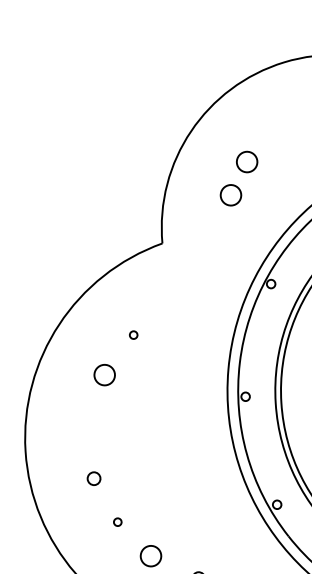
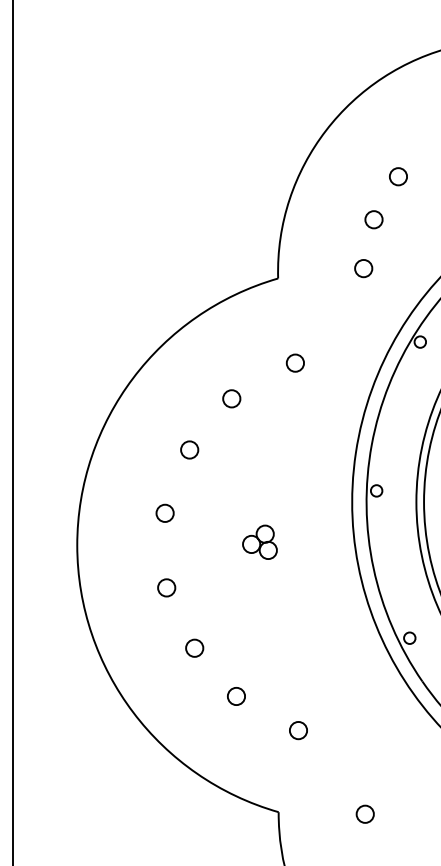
circle: (247, 161) -> (398, 176), size x0.62
circle: (230, 195) -> (373, 219), size x0.62
circle: (225, 232) -> (363, 268), added
circle: (178, 305) -> (294, 362), added
circle: (133, 334) -> (231, 398), size x1.67
circle: (104, 374) -> (189, 449), size x0.62
circle: (88, 422) -> (164, 512), added
part: (160, 439) -> (259, 541), added
circle: (117, 521) -> (194, 647), size x1.67
circle: (151, 556) -> (236, 696), size x0.62

